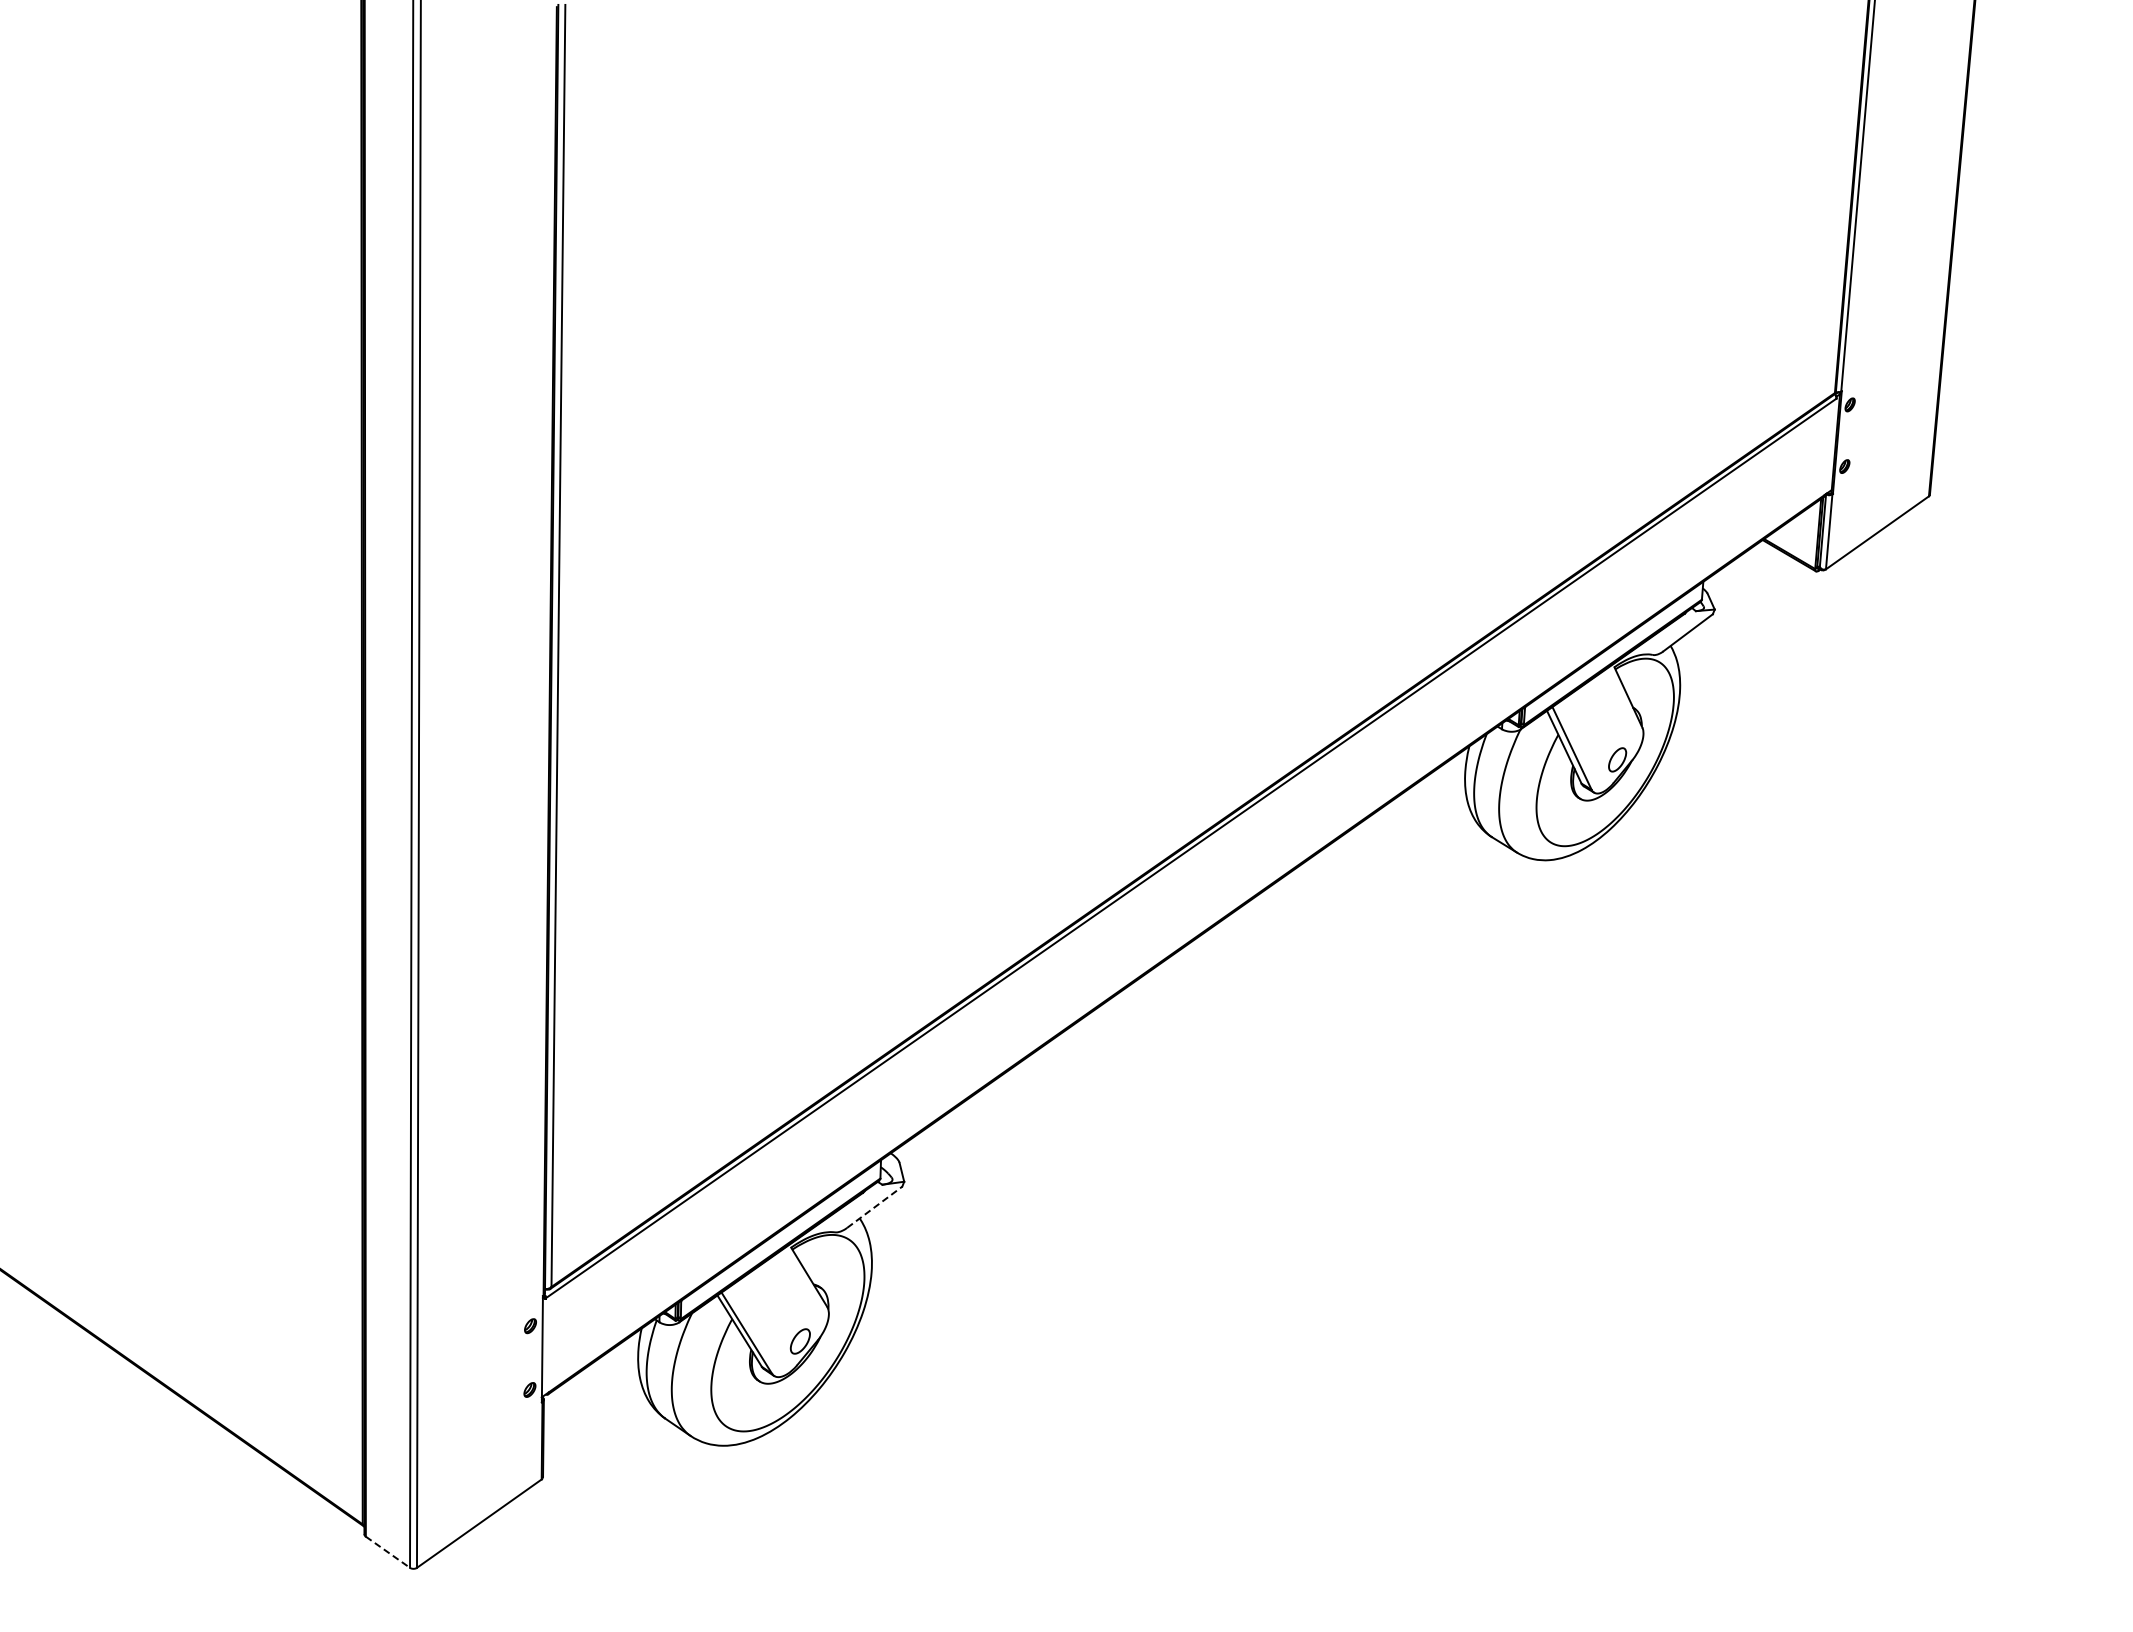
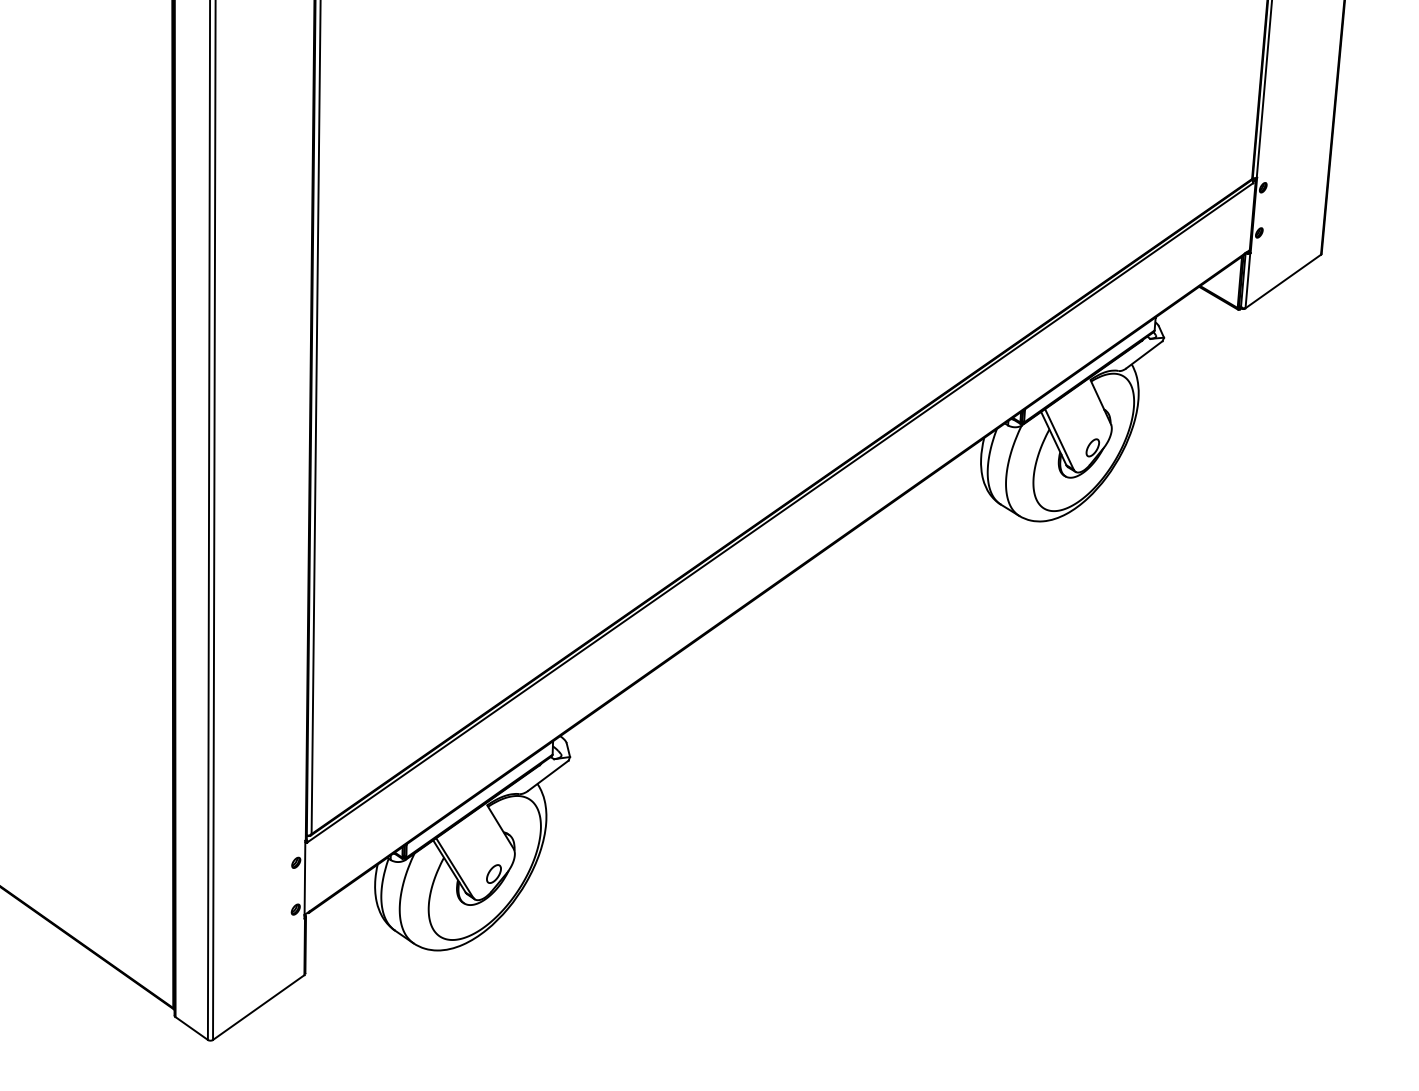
line: (875, 1206) -> (549, 775), dashed -> solid
line: (388, 1552) -> (192, 1028), dashed -> solid

